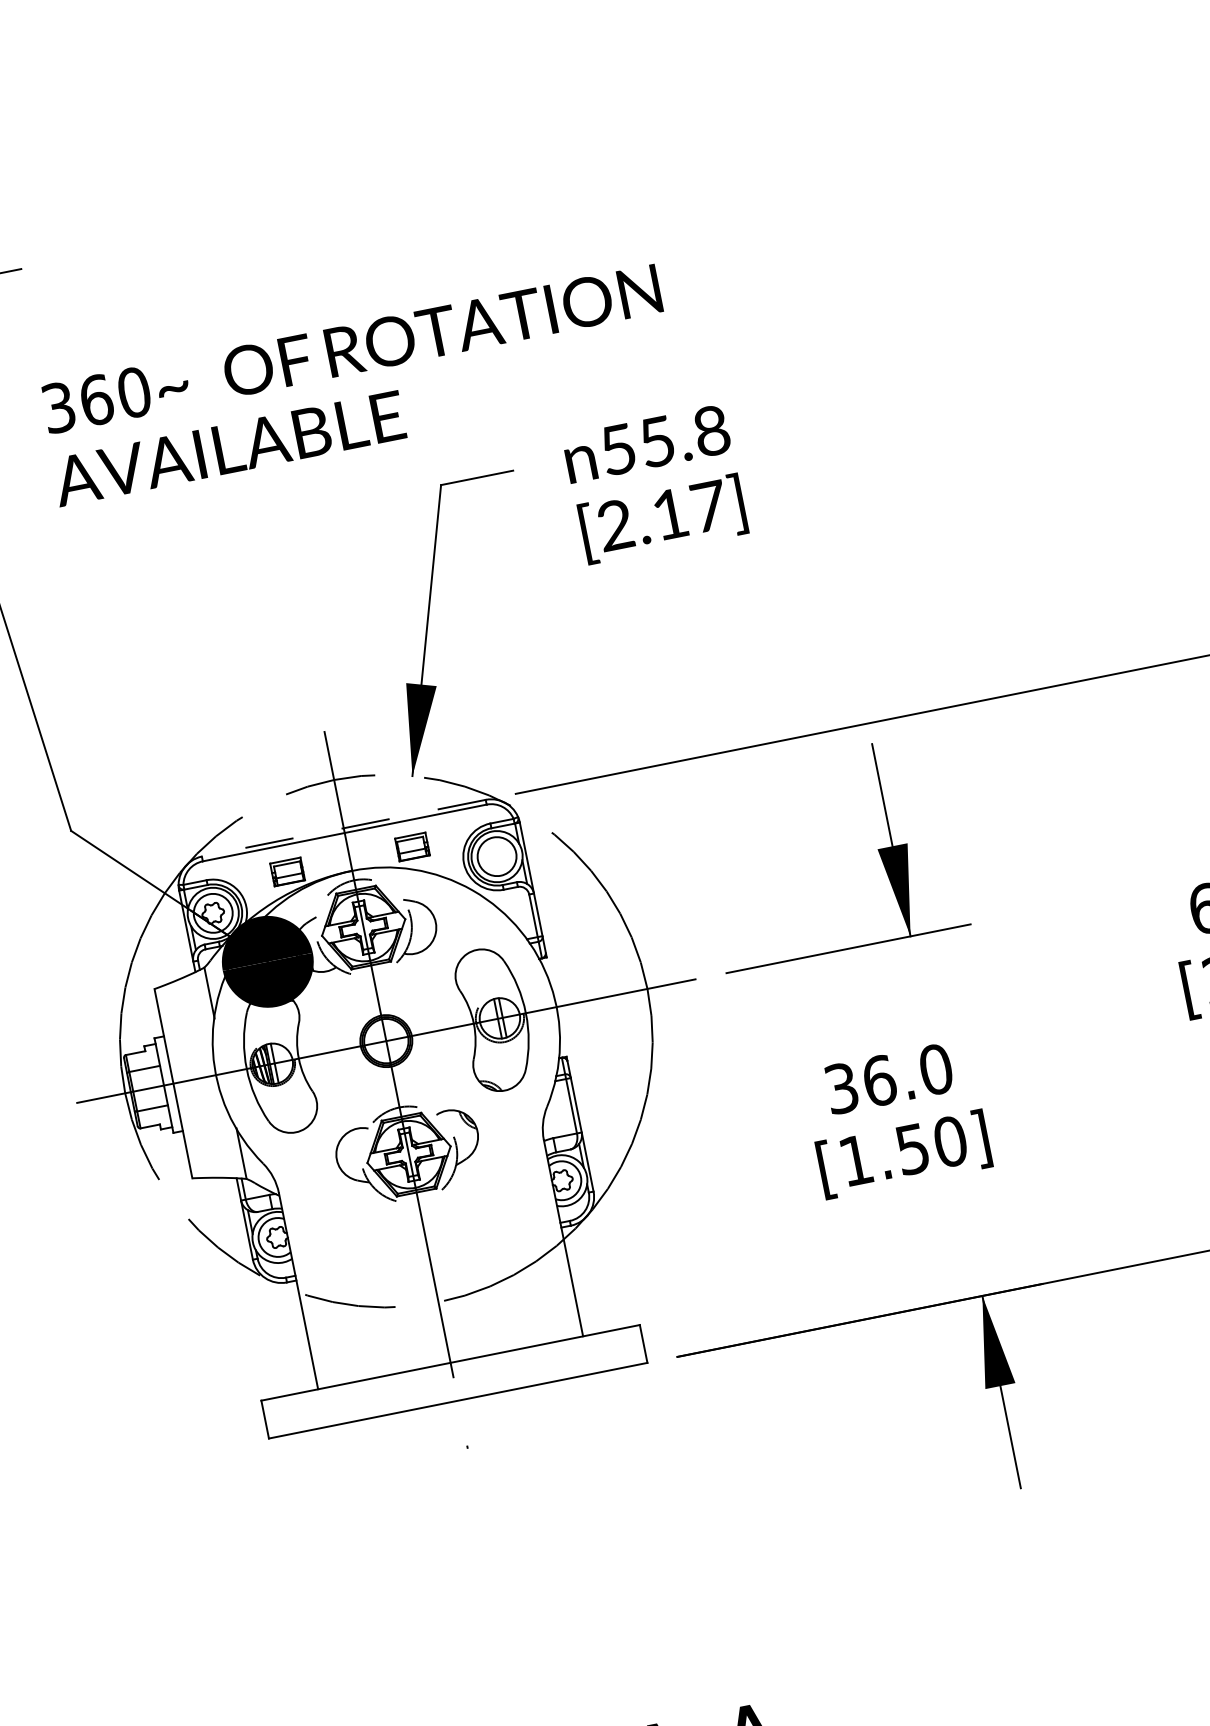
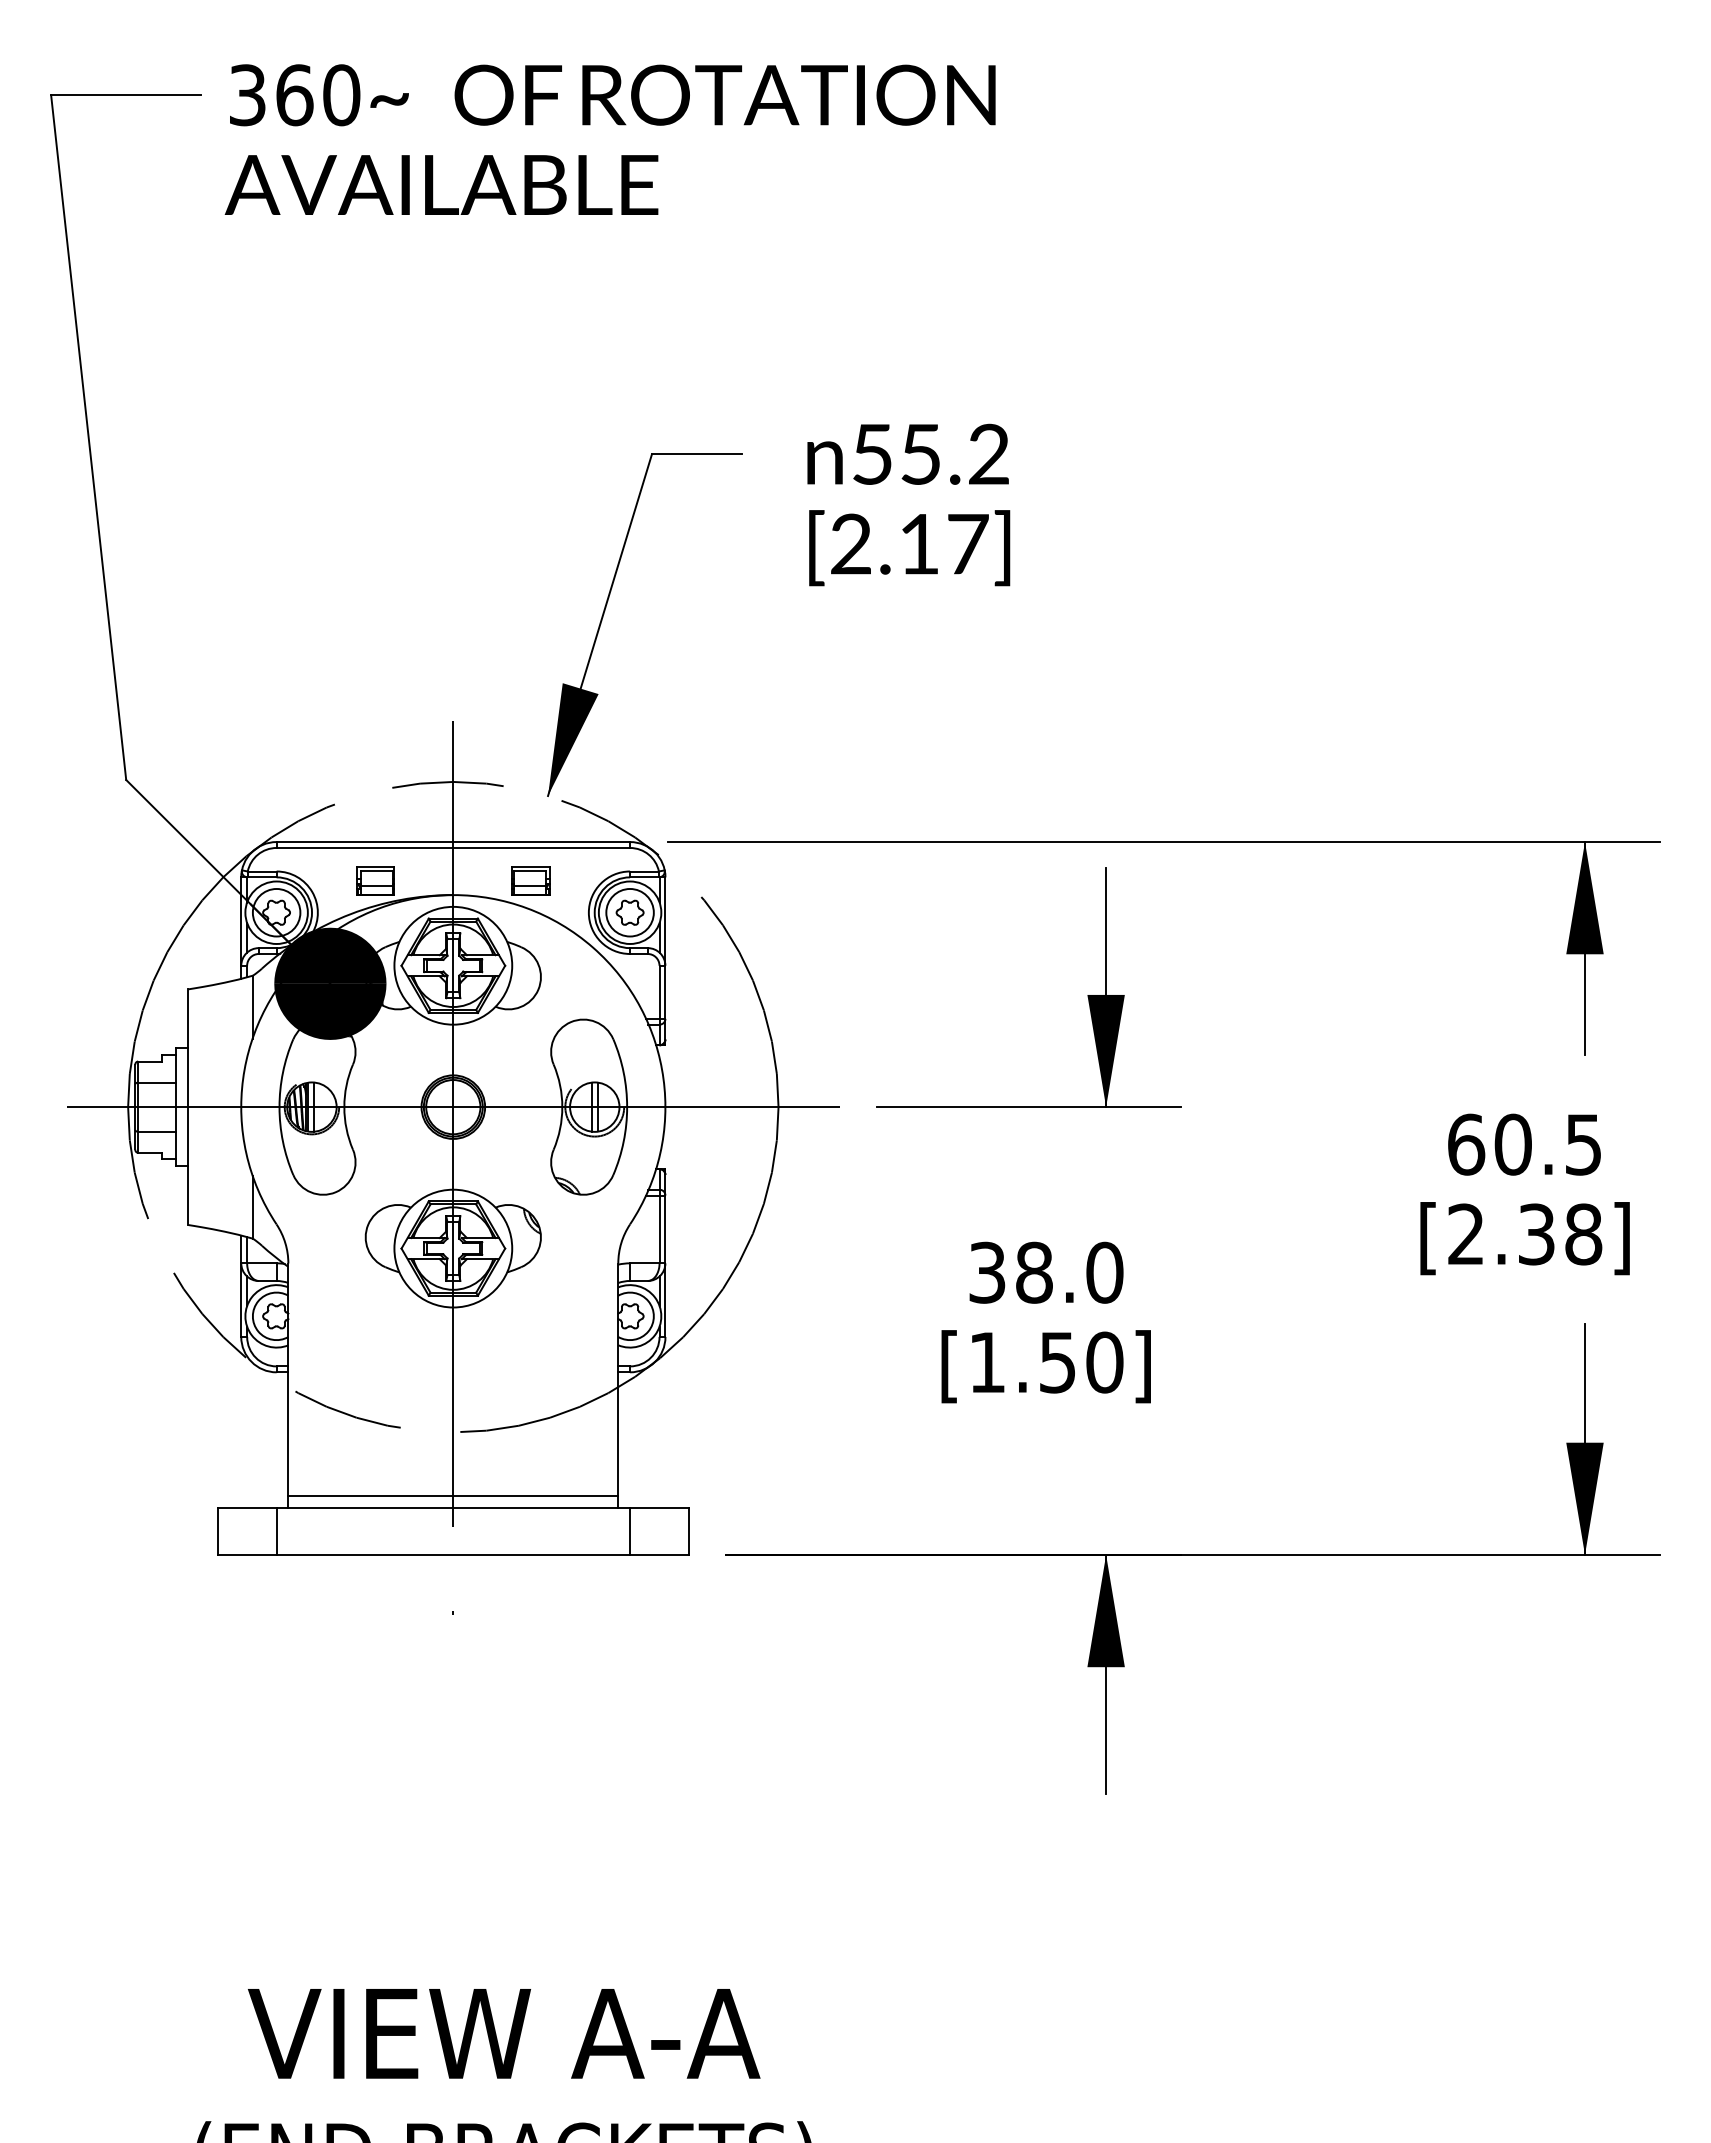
text: (356, 385) -> (609, 139), moved
text: (712, 430) -> (989, 454), 55.8 -> 55.2
line: (344, 828) -> (453, 842), dashed -> solid
part: (496, 856) -> (629, 912), added
circle: (363, 927) -> (453, 965), dashed -> solid
text: (879, 1080) -> (1034, 1272), 36.0 -> 38.0
circle: (409, 1154) -> (453, 1248), dashed -> solid
line: (596, 1352) -> (630, 1530), added
line: (448, 1353) -> (453, 1496), added
line: (312, 1409) -> (276, 1530), added

